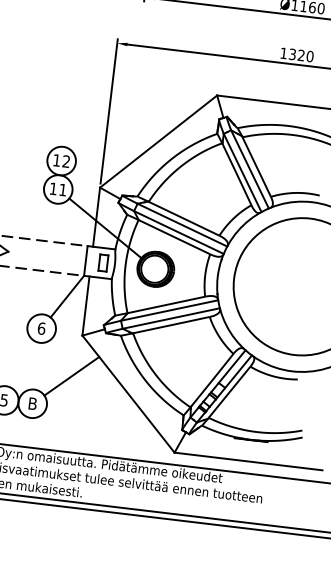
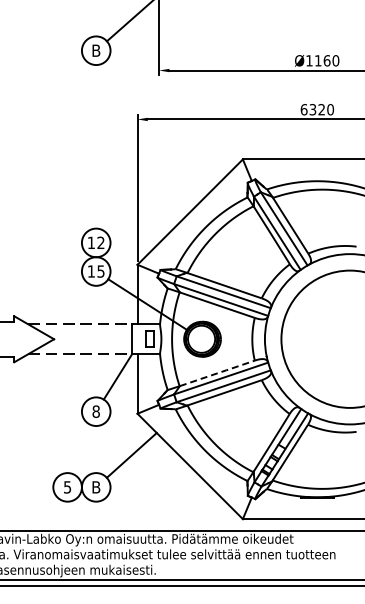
text: (283, 53) -> (303, 109), 1320 -> 6320
text: (62, 189) -> (100, 271), 11 -> 15
line: (166, 305) -> (217, 373), solid -> dashed
text: (40, 328) -> (95, 411), 6 -> 8

